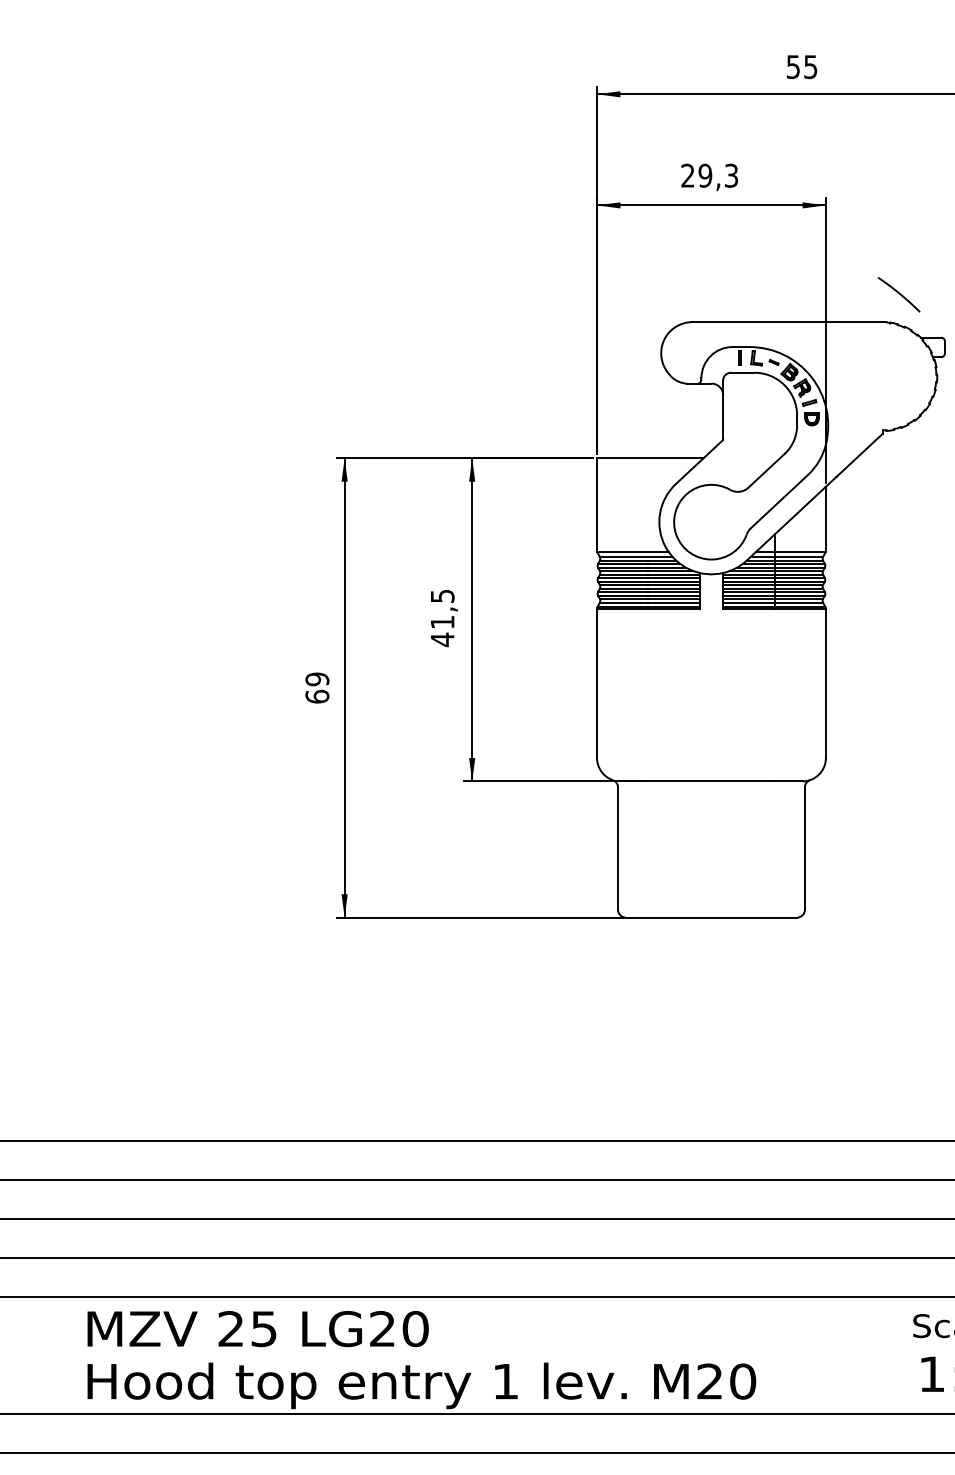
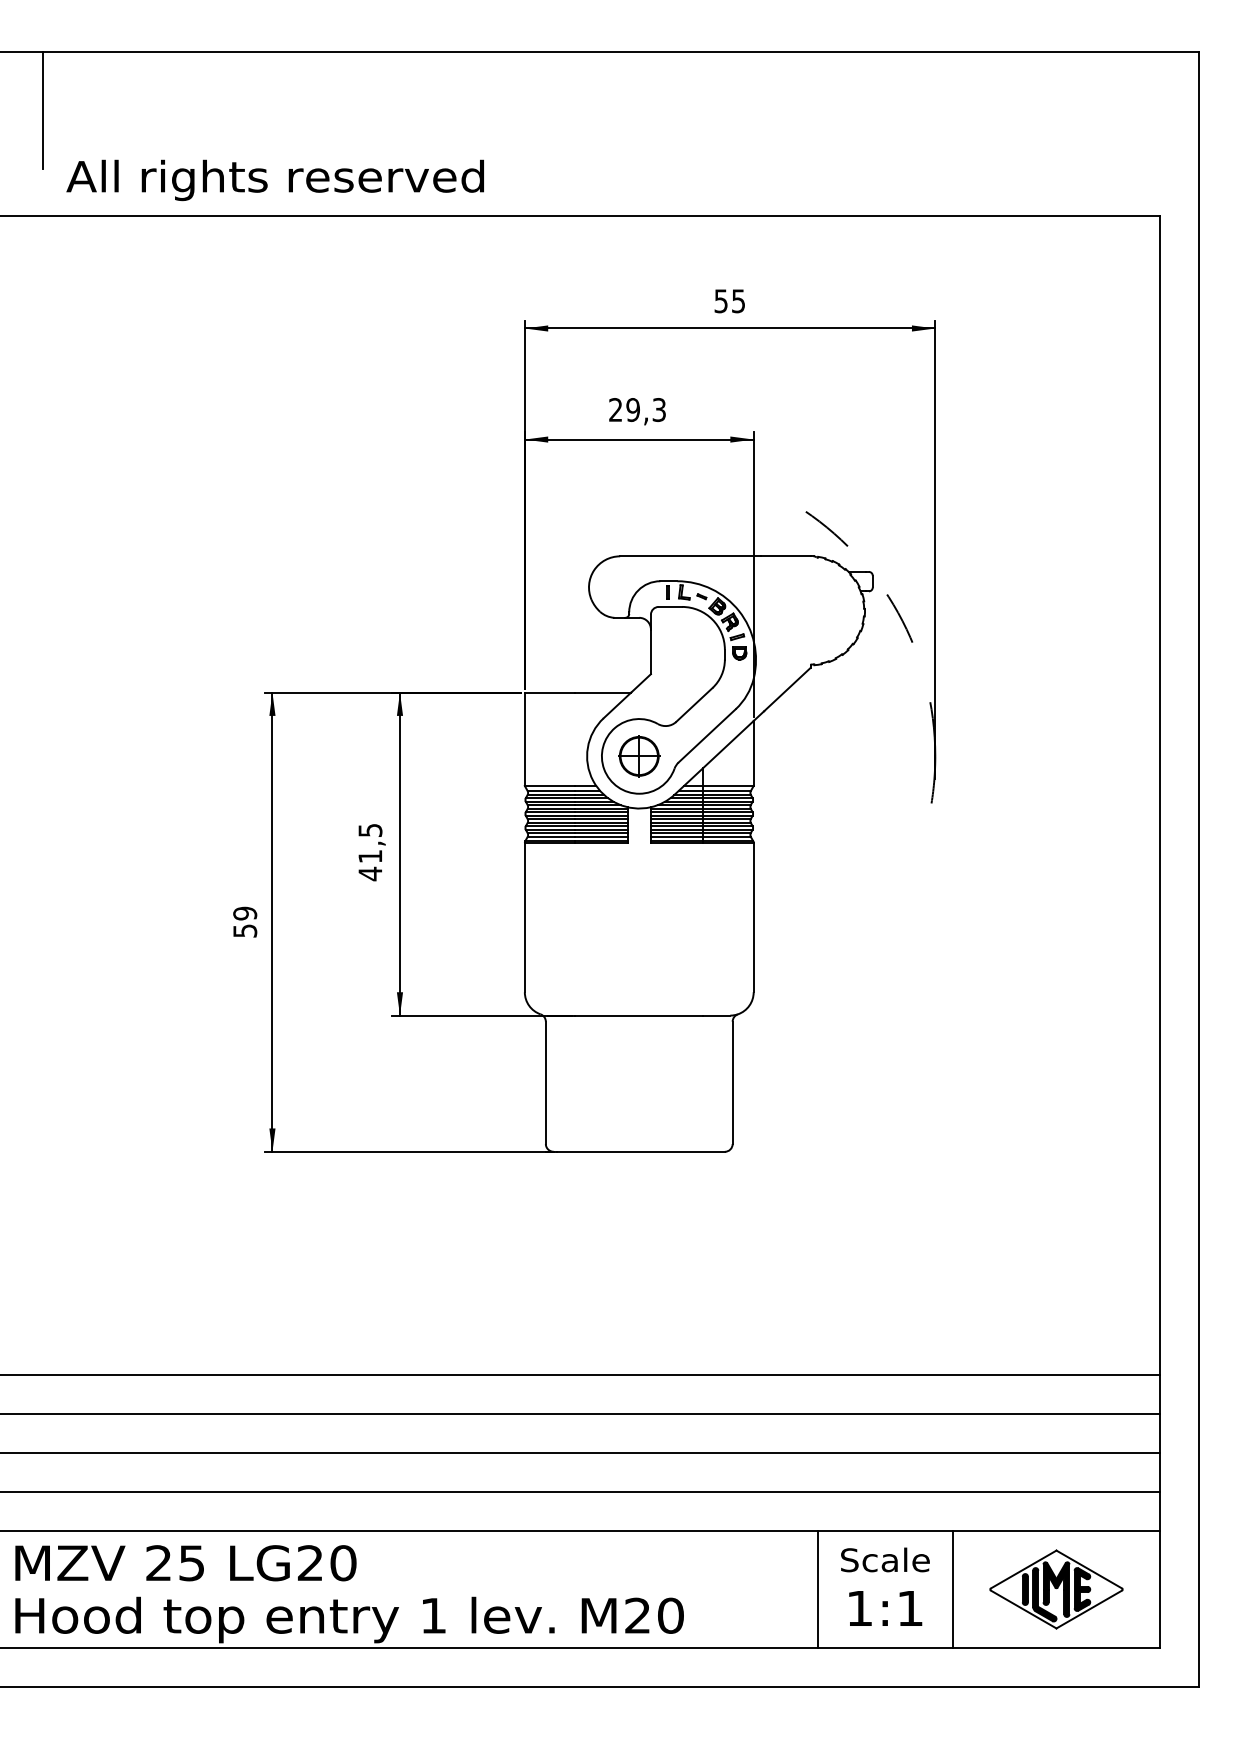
part: (711, 522) -> (639, 756), added
text: (317, 696) -> (245, 930), 69 -> 59
line: (889, 1355) -> (817, 1589), added

